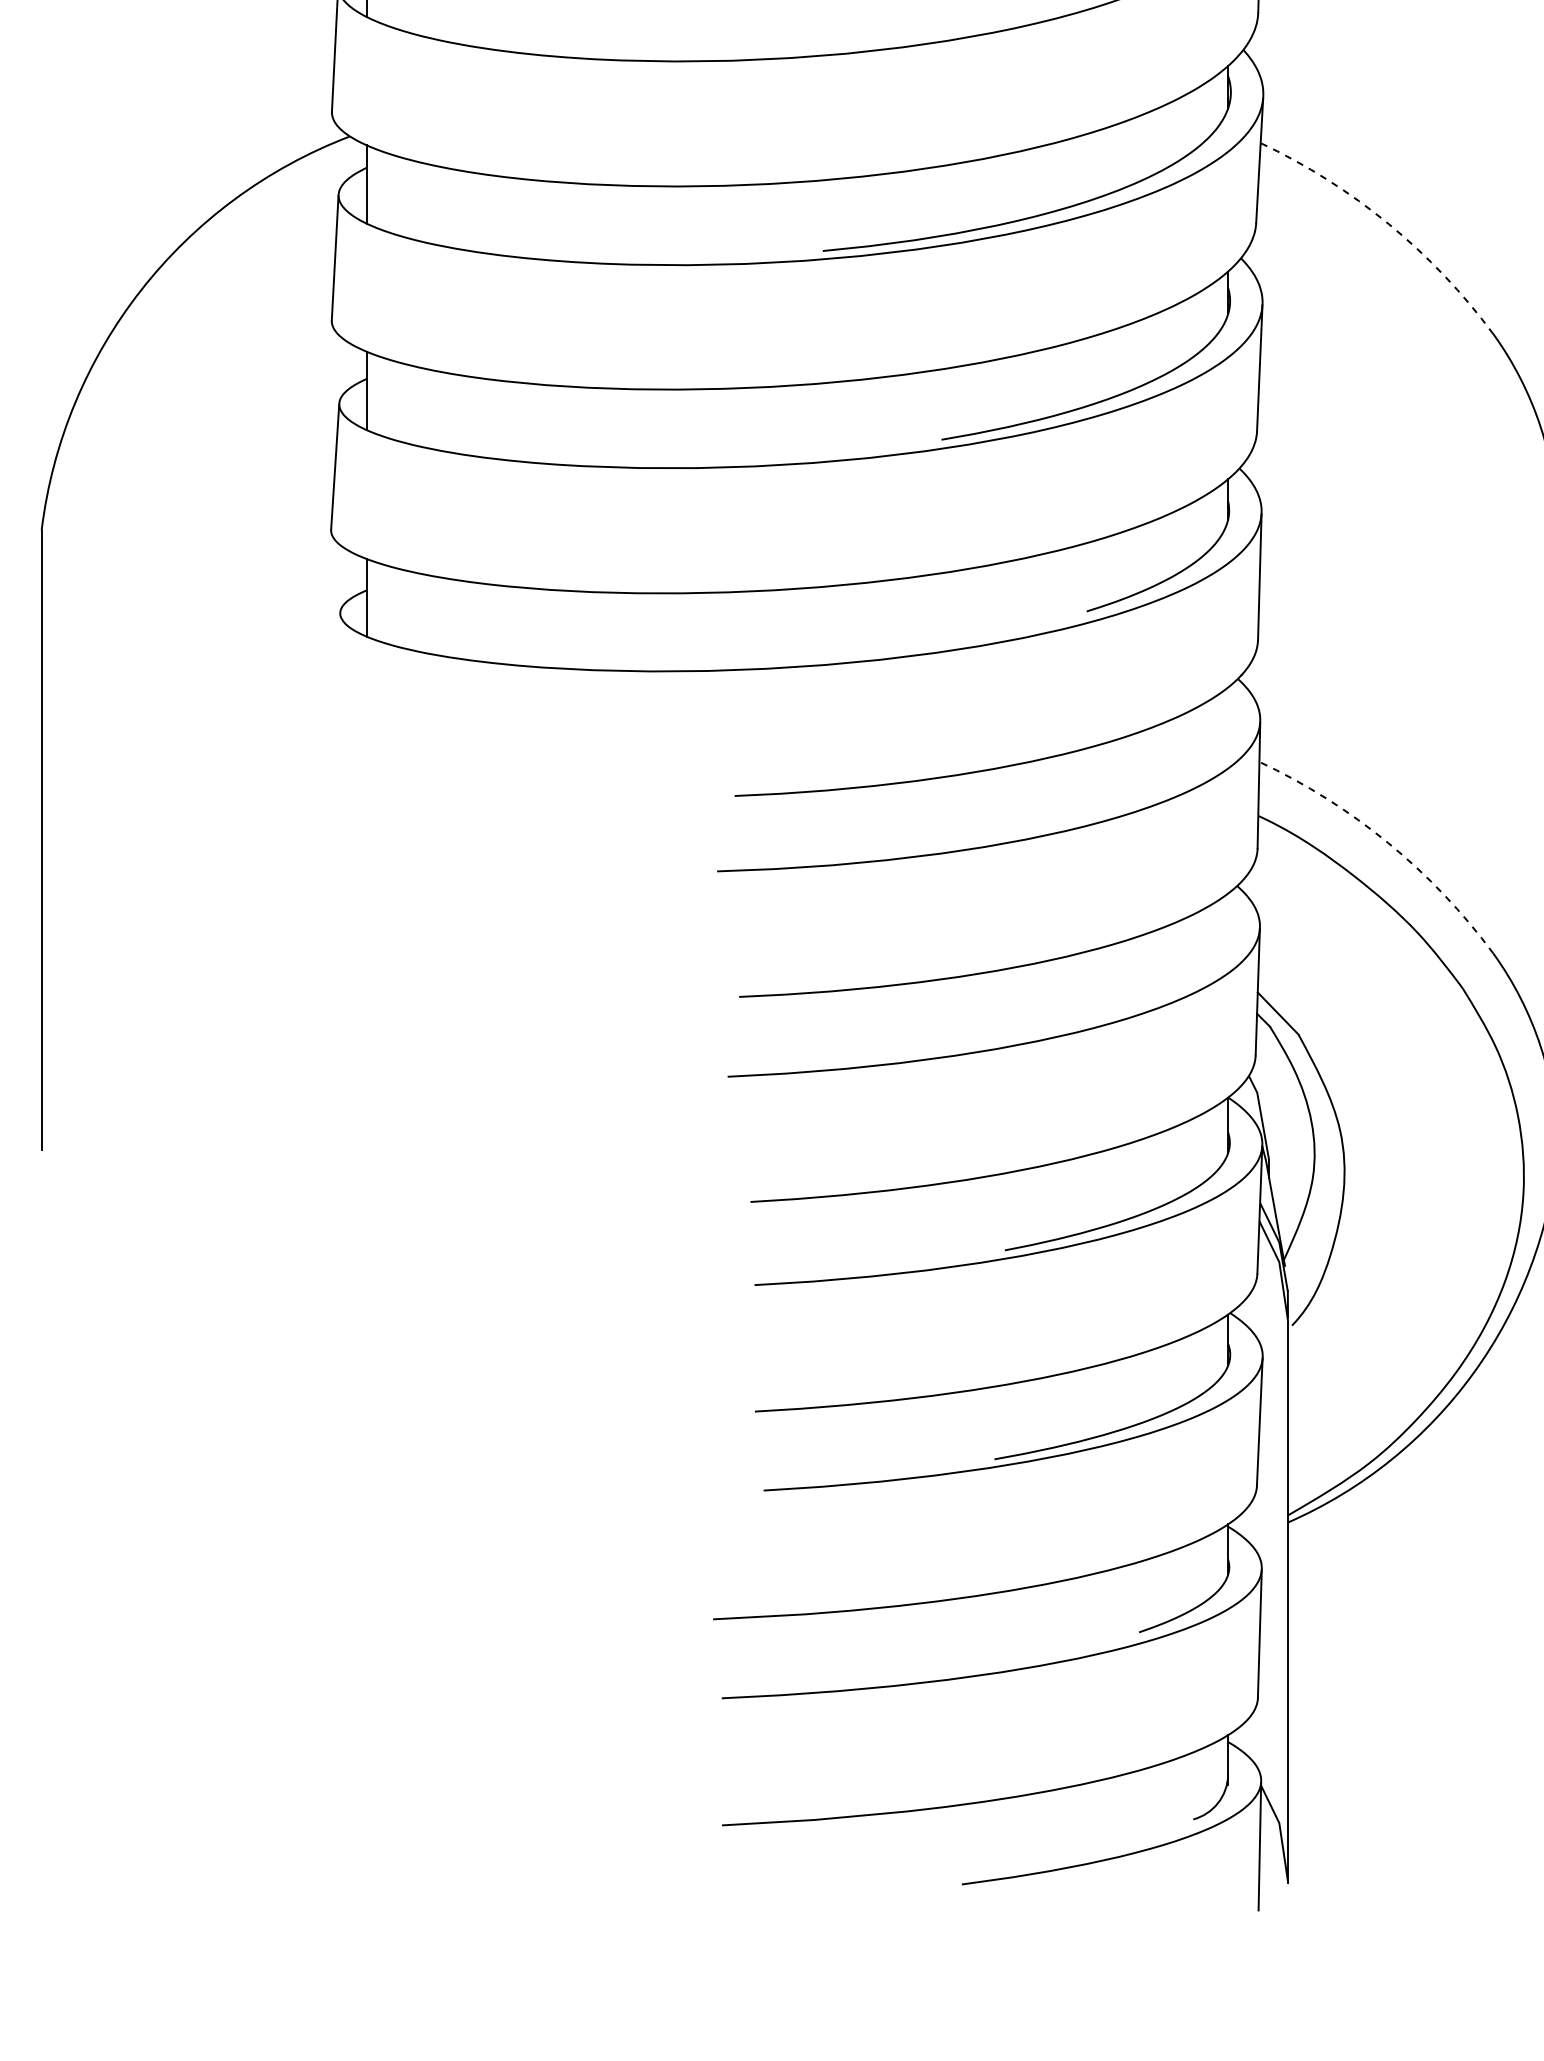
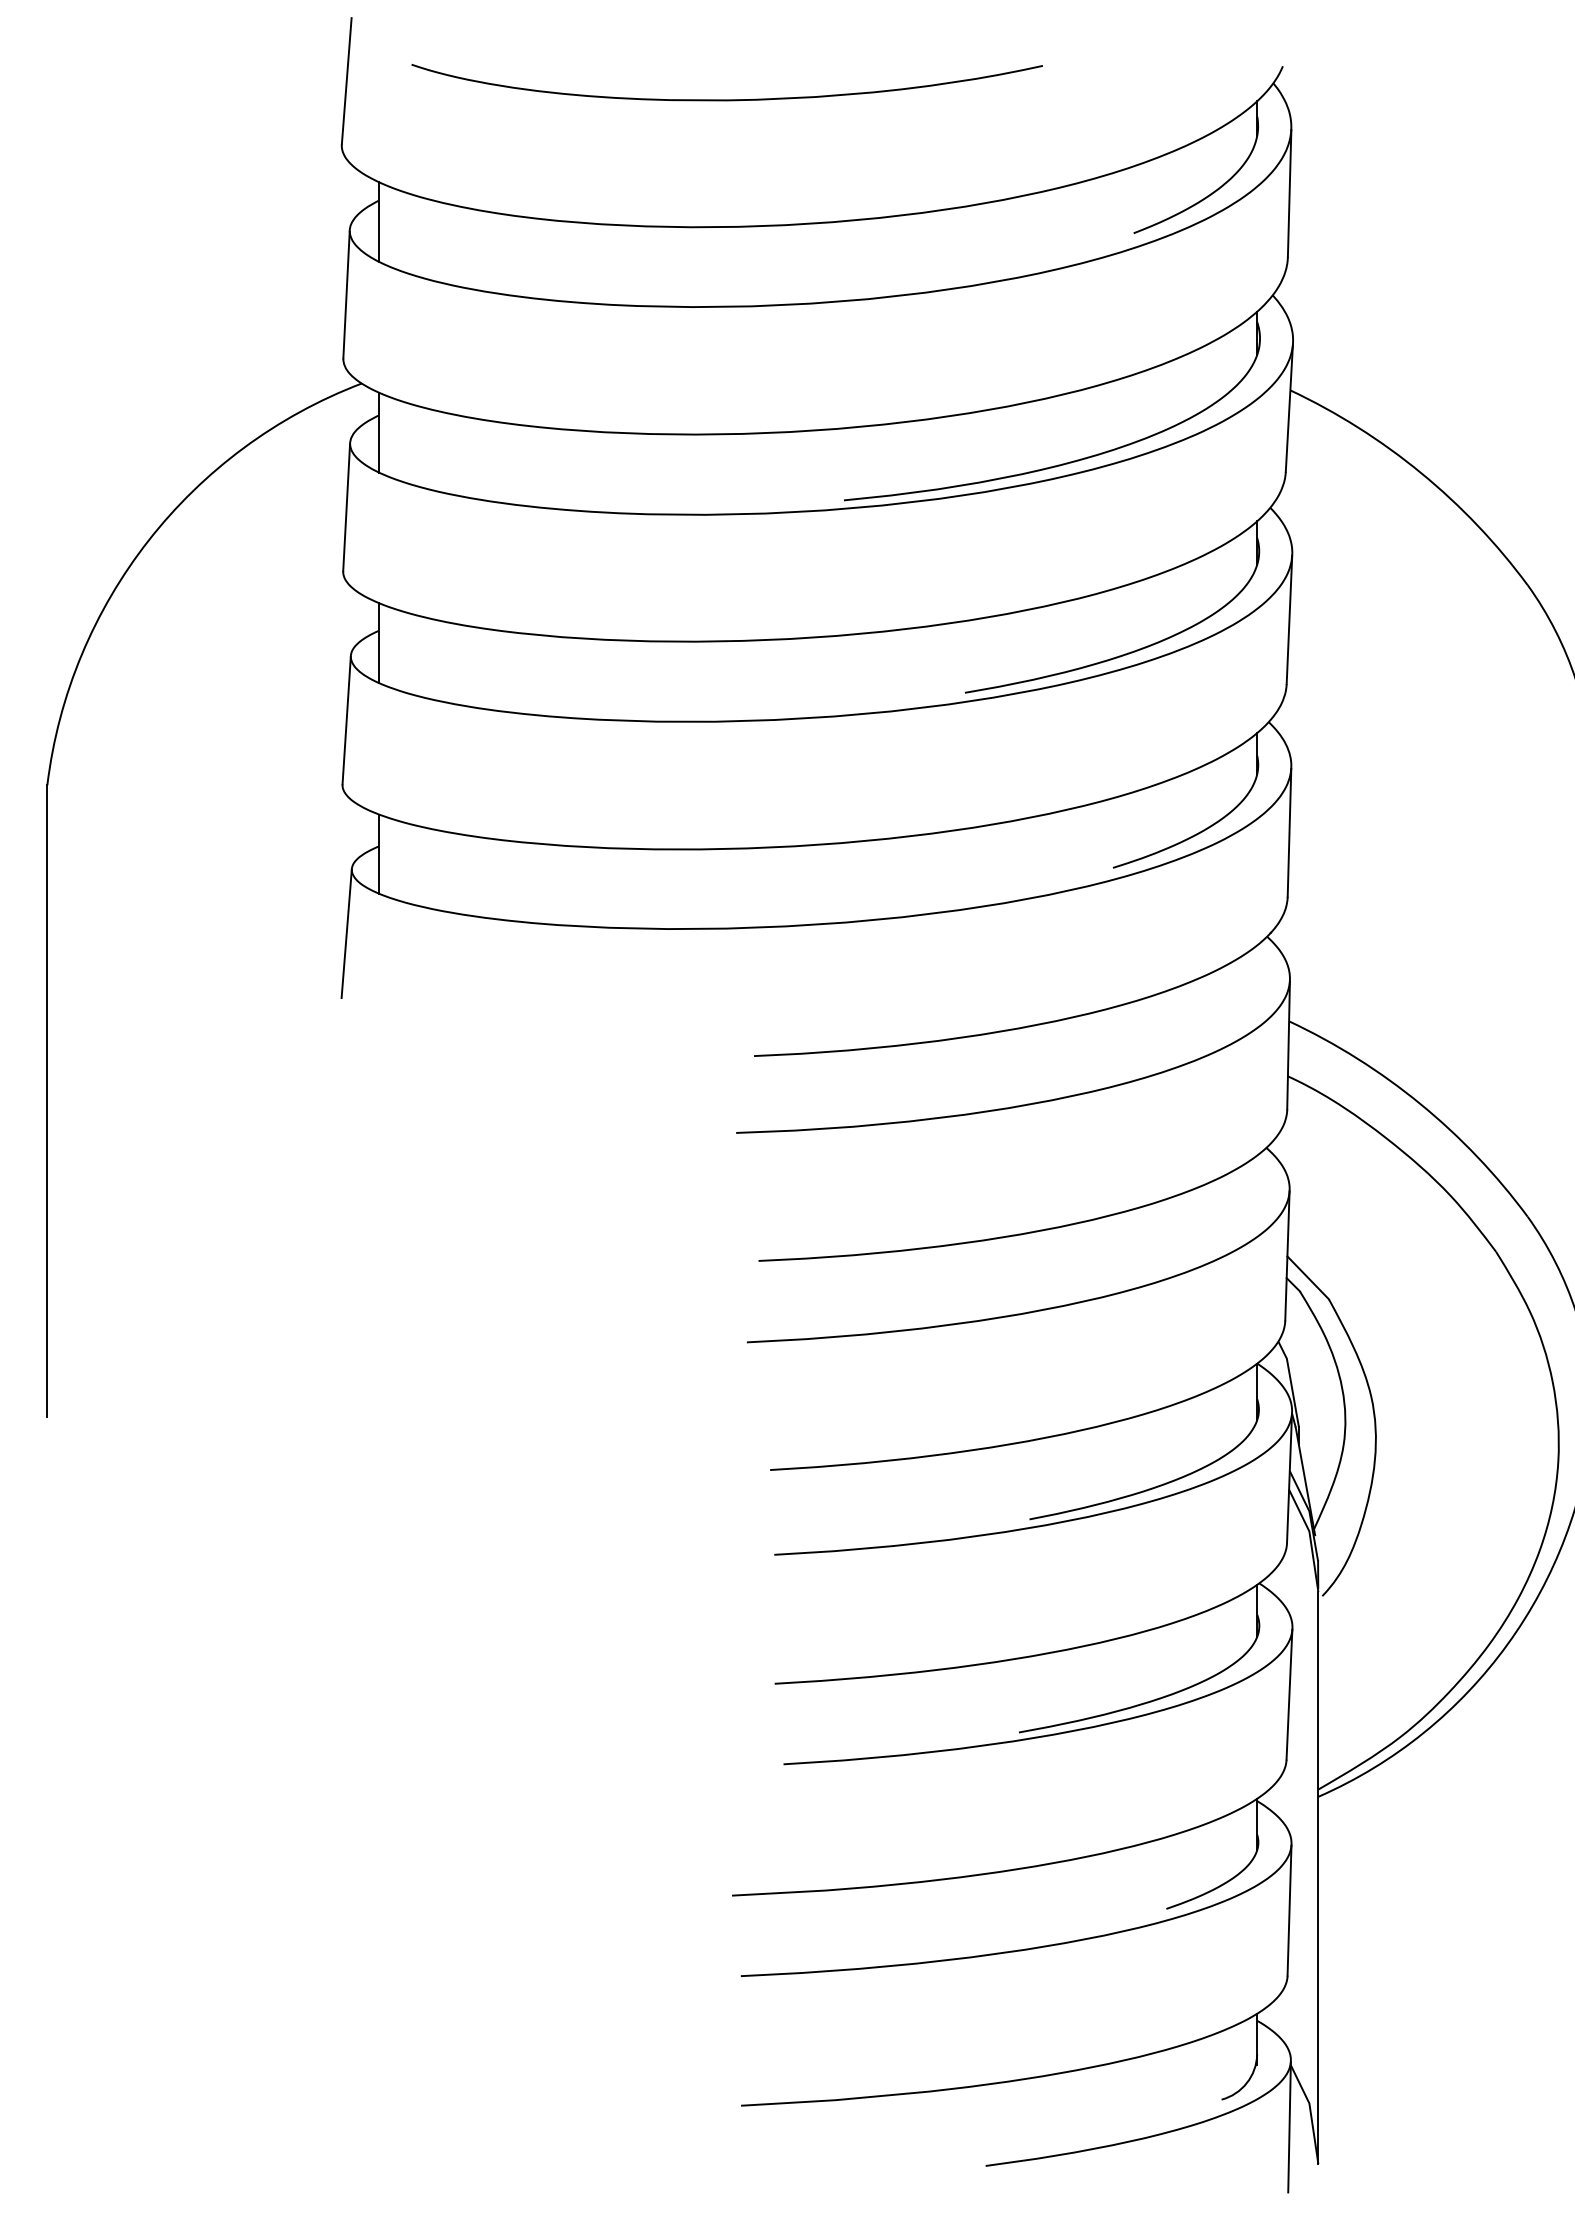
arc: (1389, 224) -> (1421, 473), dashed -> solid
line: (335, 675) -> (346, 933), added
arc: (1388, 843) -> (1420, 1104), dashed -> solid

